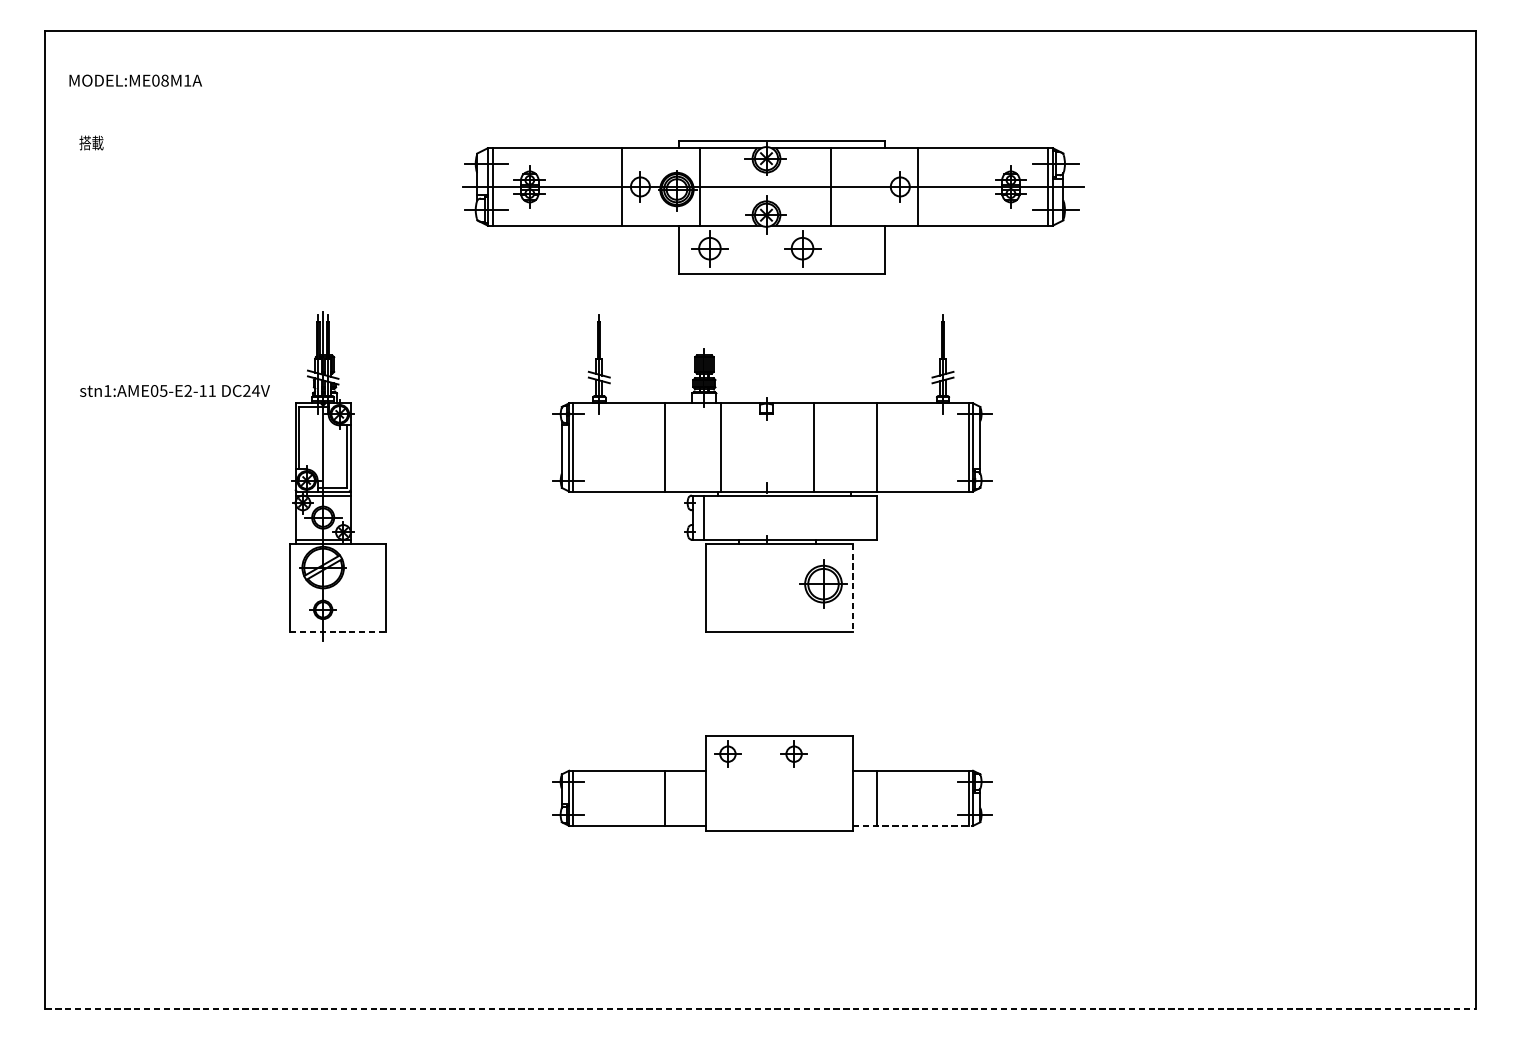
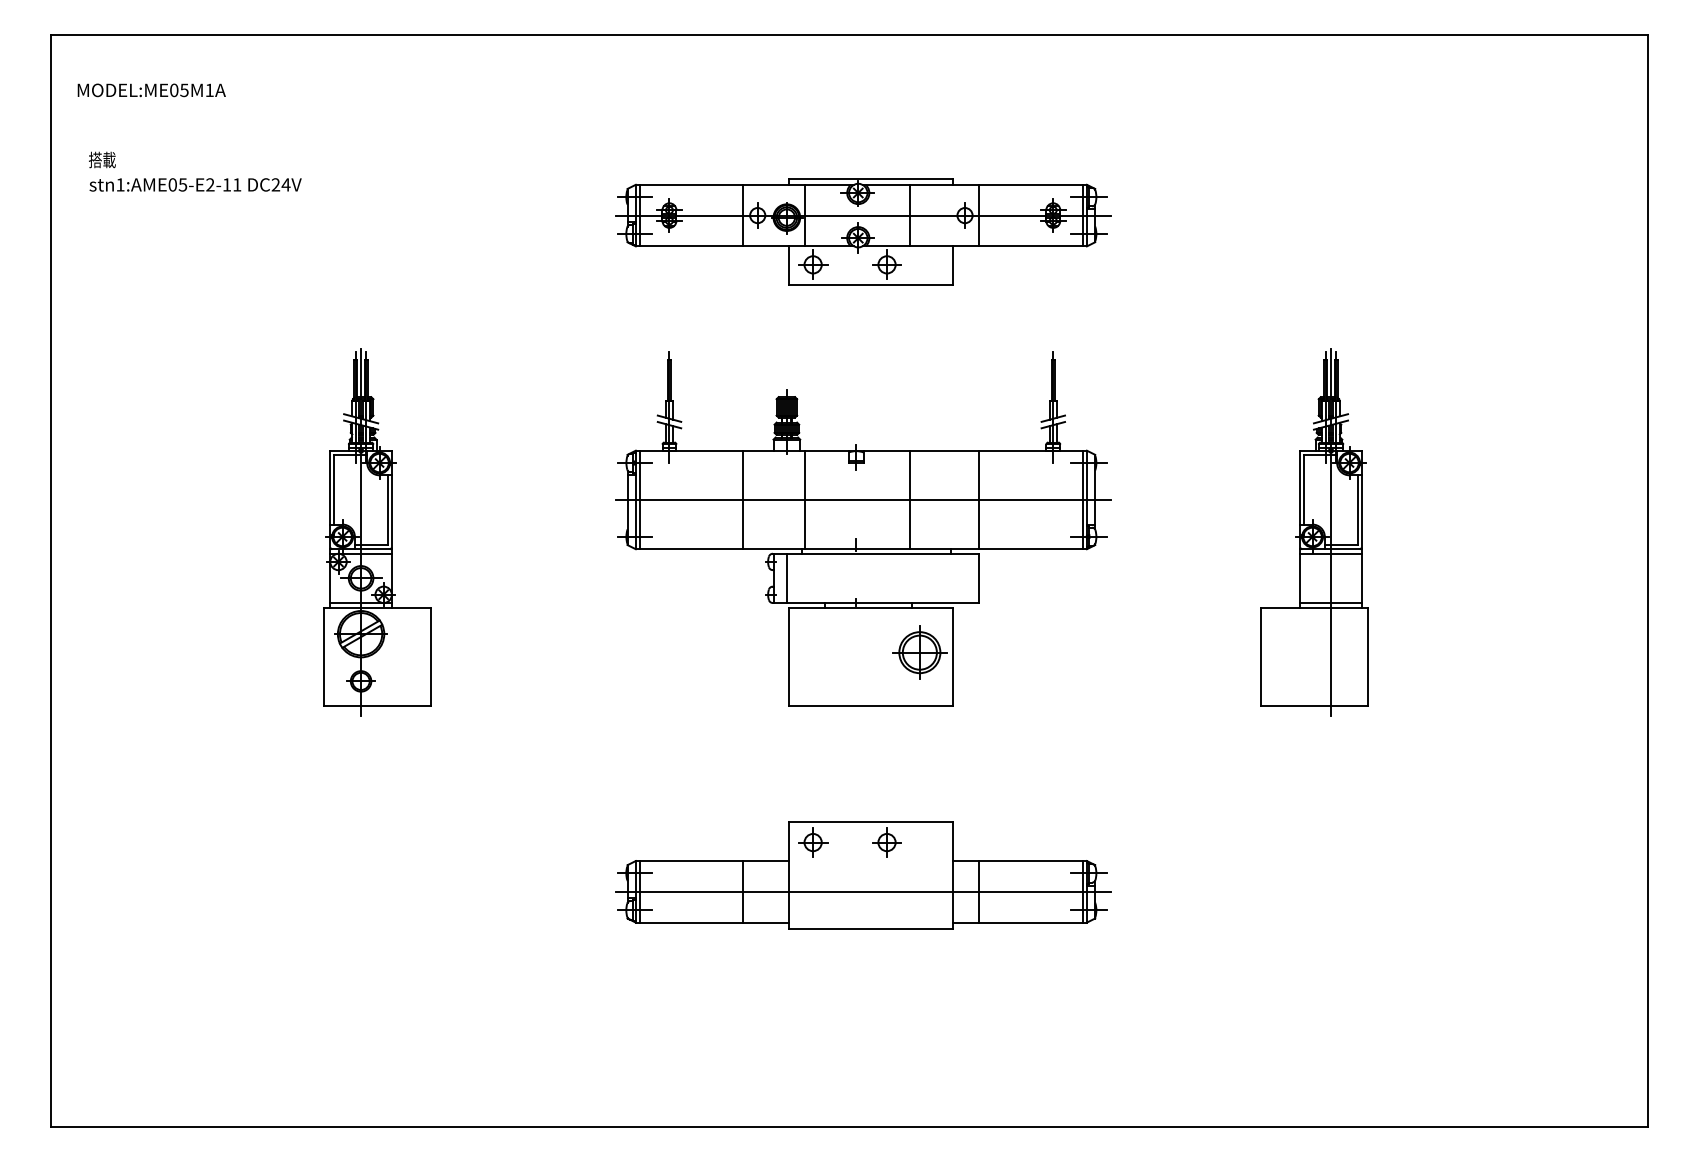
text: (165, 79) -> (184, 89), MODEL:ME08M1A -> MODEL:ME05M1A
part: (773, 207) -> (863, 231), size x0.71
text: (174, 390) -> (195, 184), moved
line: (773, 447) -> (863, 499), added
part: (1176, 476) -> (1314, 532), added
line: (852, 588) -> (952, 657), dashed -> solid
line: (338, 632) -> (378, 706), dashed -> solid
line: (773, 798) -> (863, 891), added
line: (913, 825) -> (1020, 922), dashed -> solid
line: (760, 1009) -> (849, 1127), dashed -> solid

